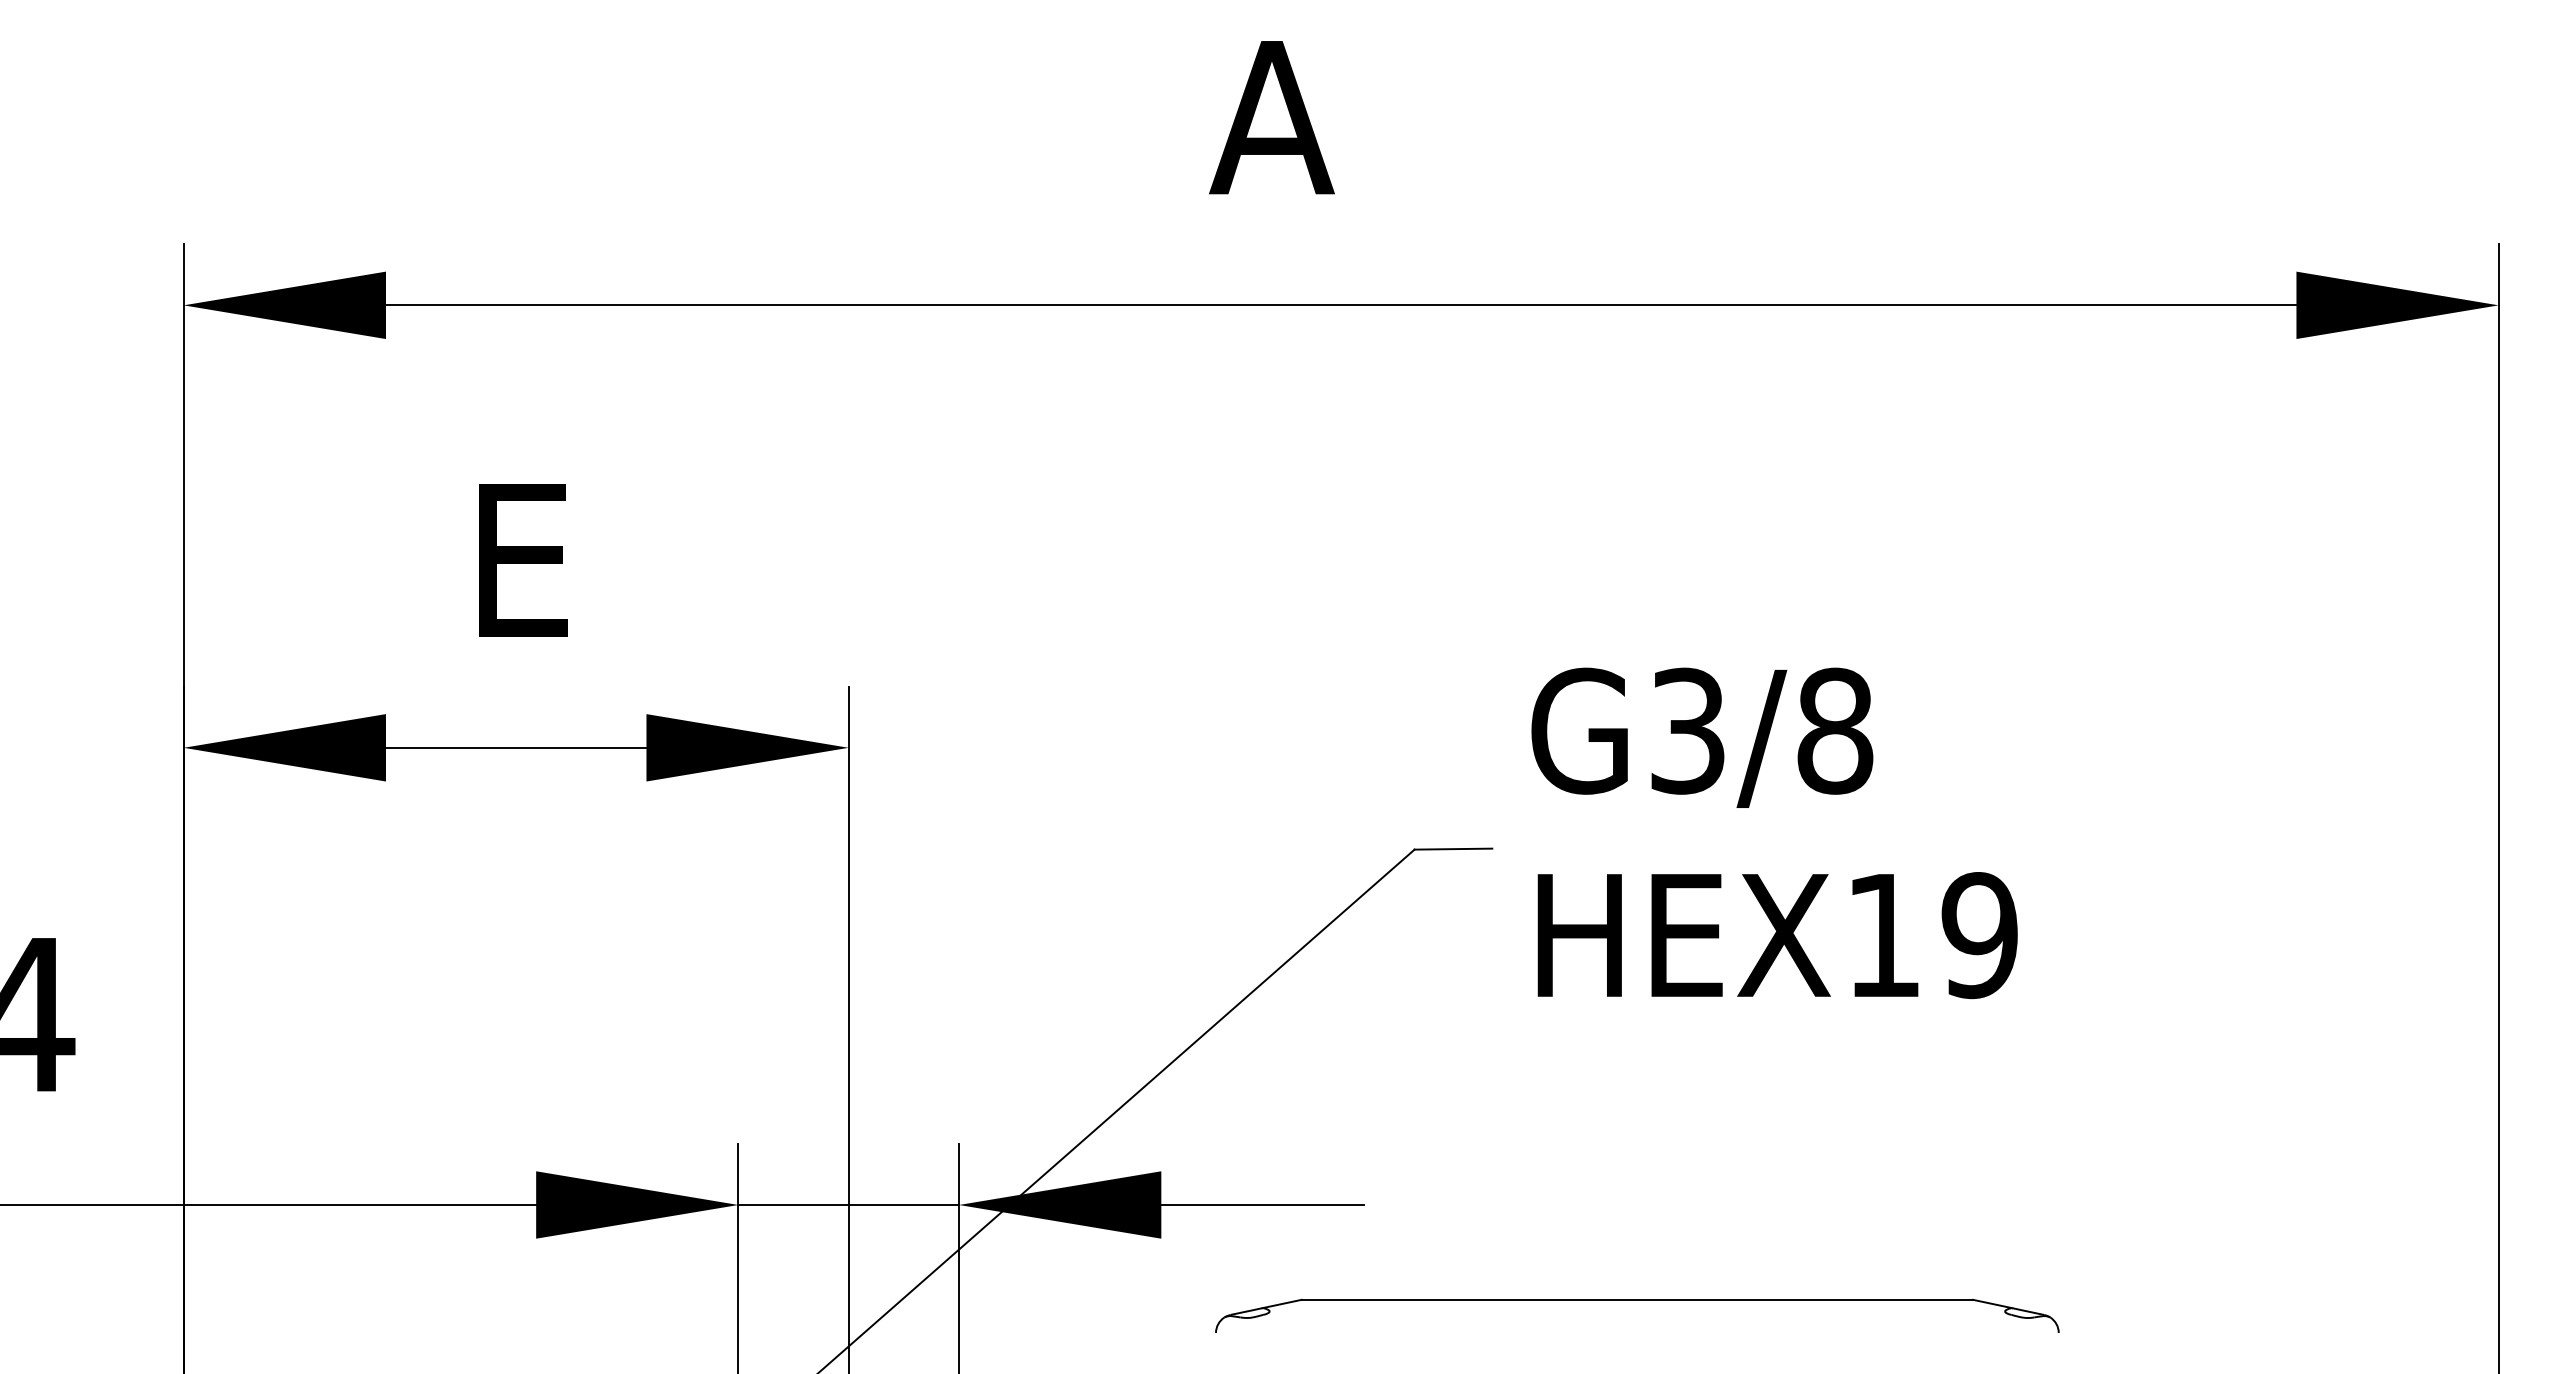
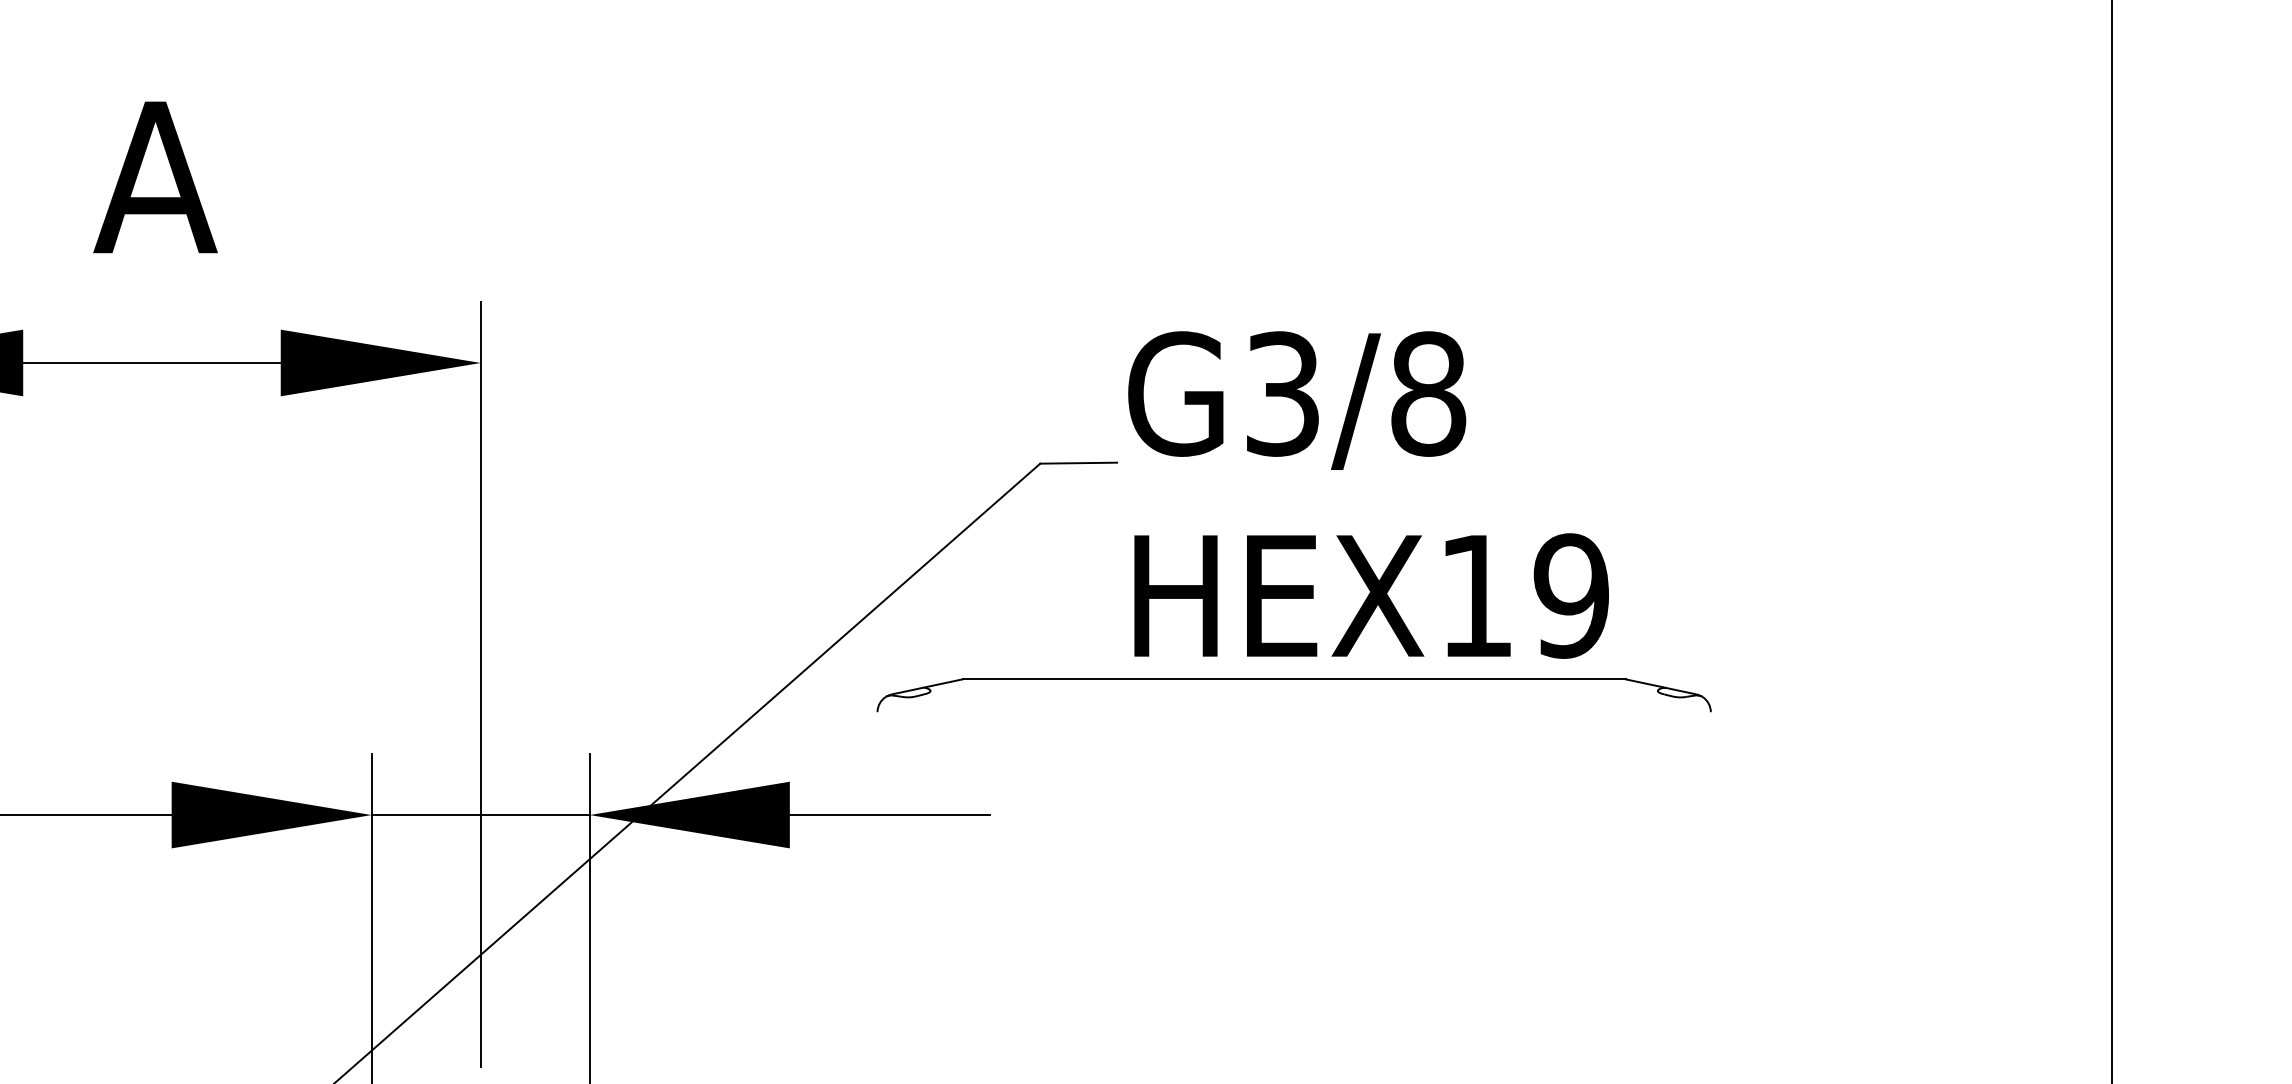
text: (519, 559) -> (155, 176), E -> A
text: (1774, 833) -> (1368, 495), moved
part: (1637, 1300) -> (1294, 680), moved

